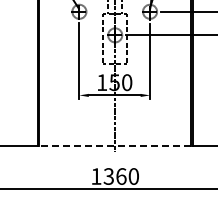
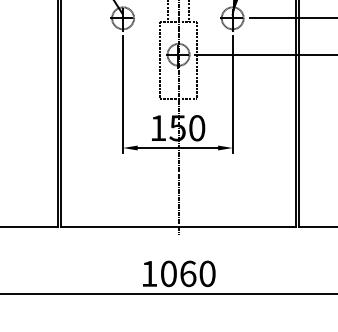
line: (115, 146) -> (179, 227), dashed -> solid
text: (108, 176) -> (168, 273), 1360 -> 1060

